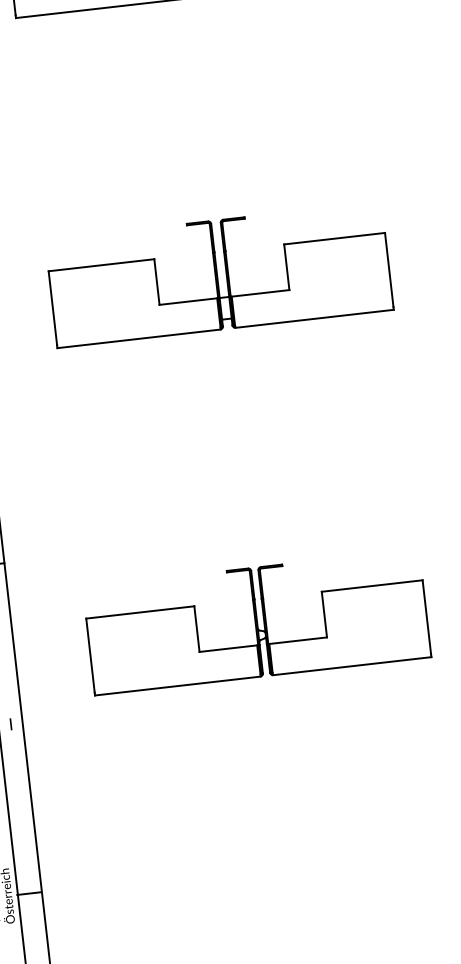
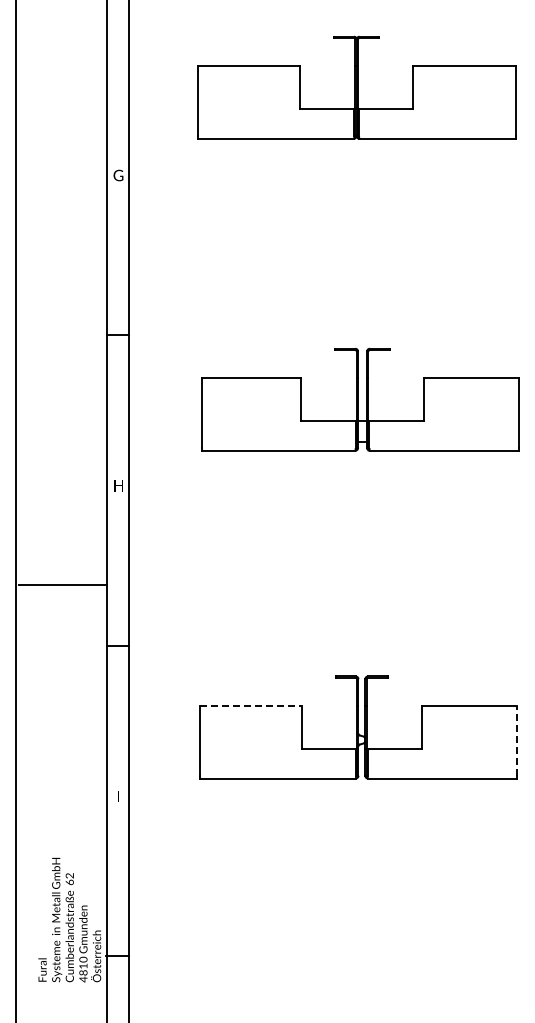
line: (141, 611) -> (251, 705), solid -> dashed
line: (427, 616) -> (517, 740), solid -> dashed

